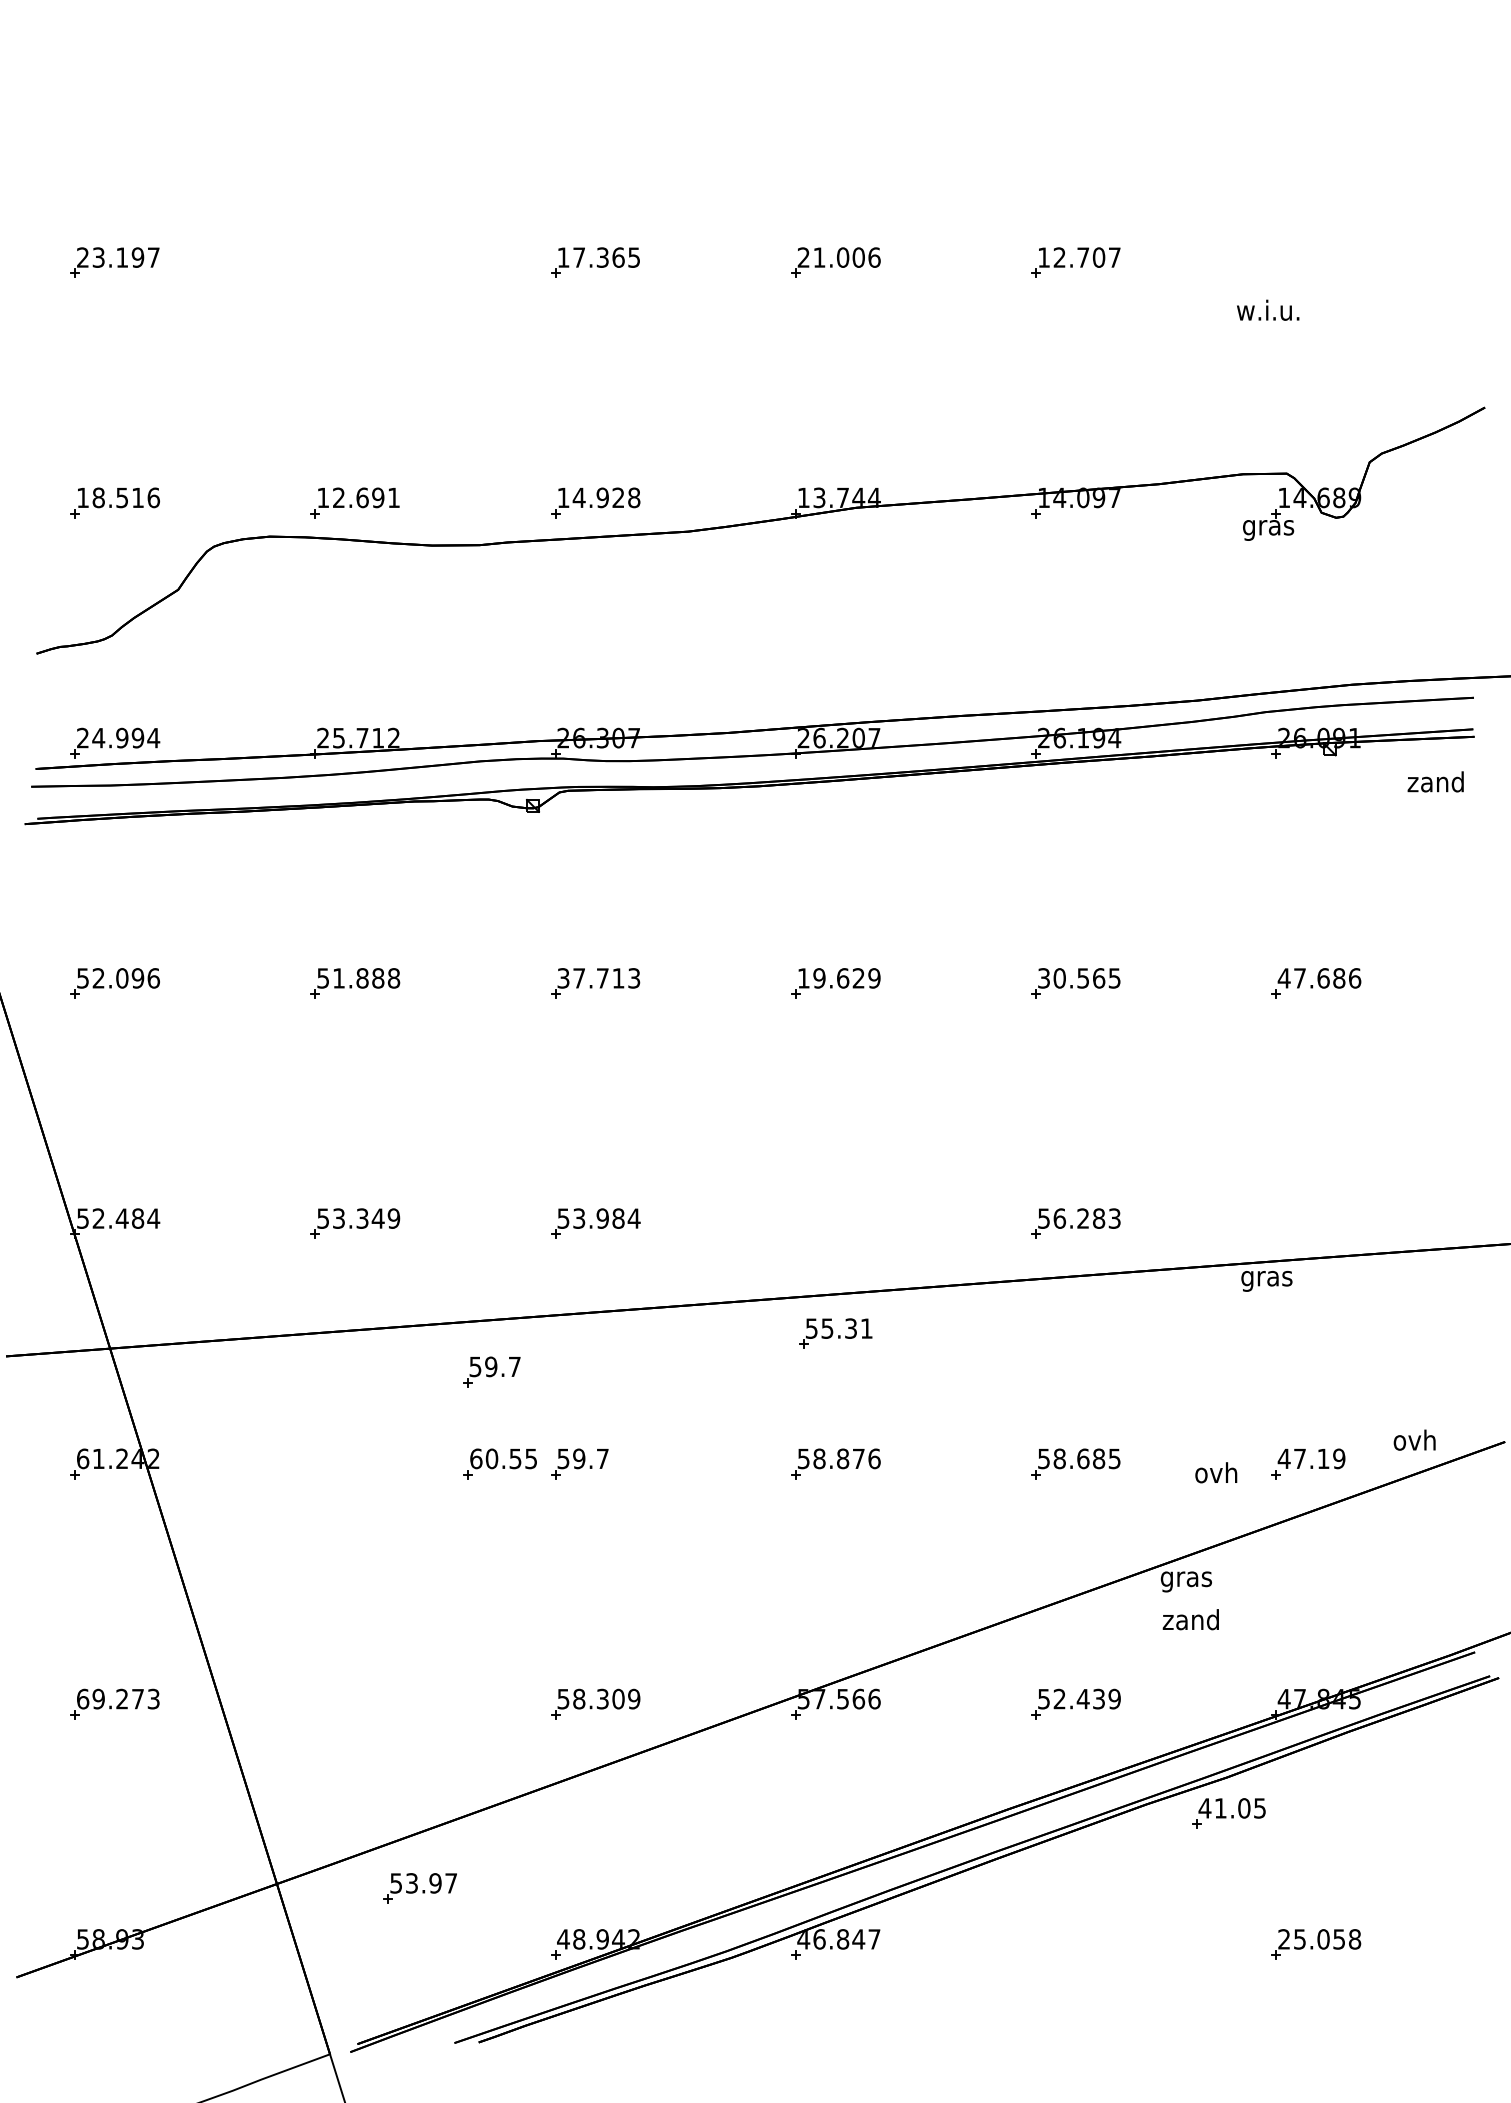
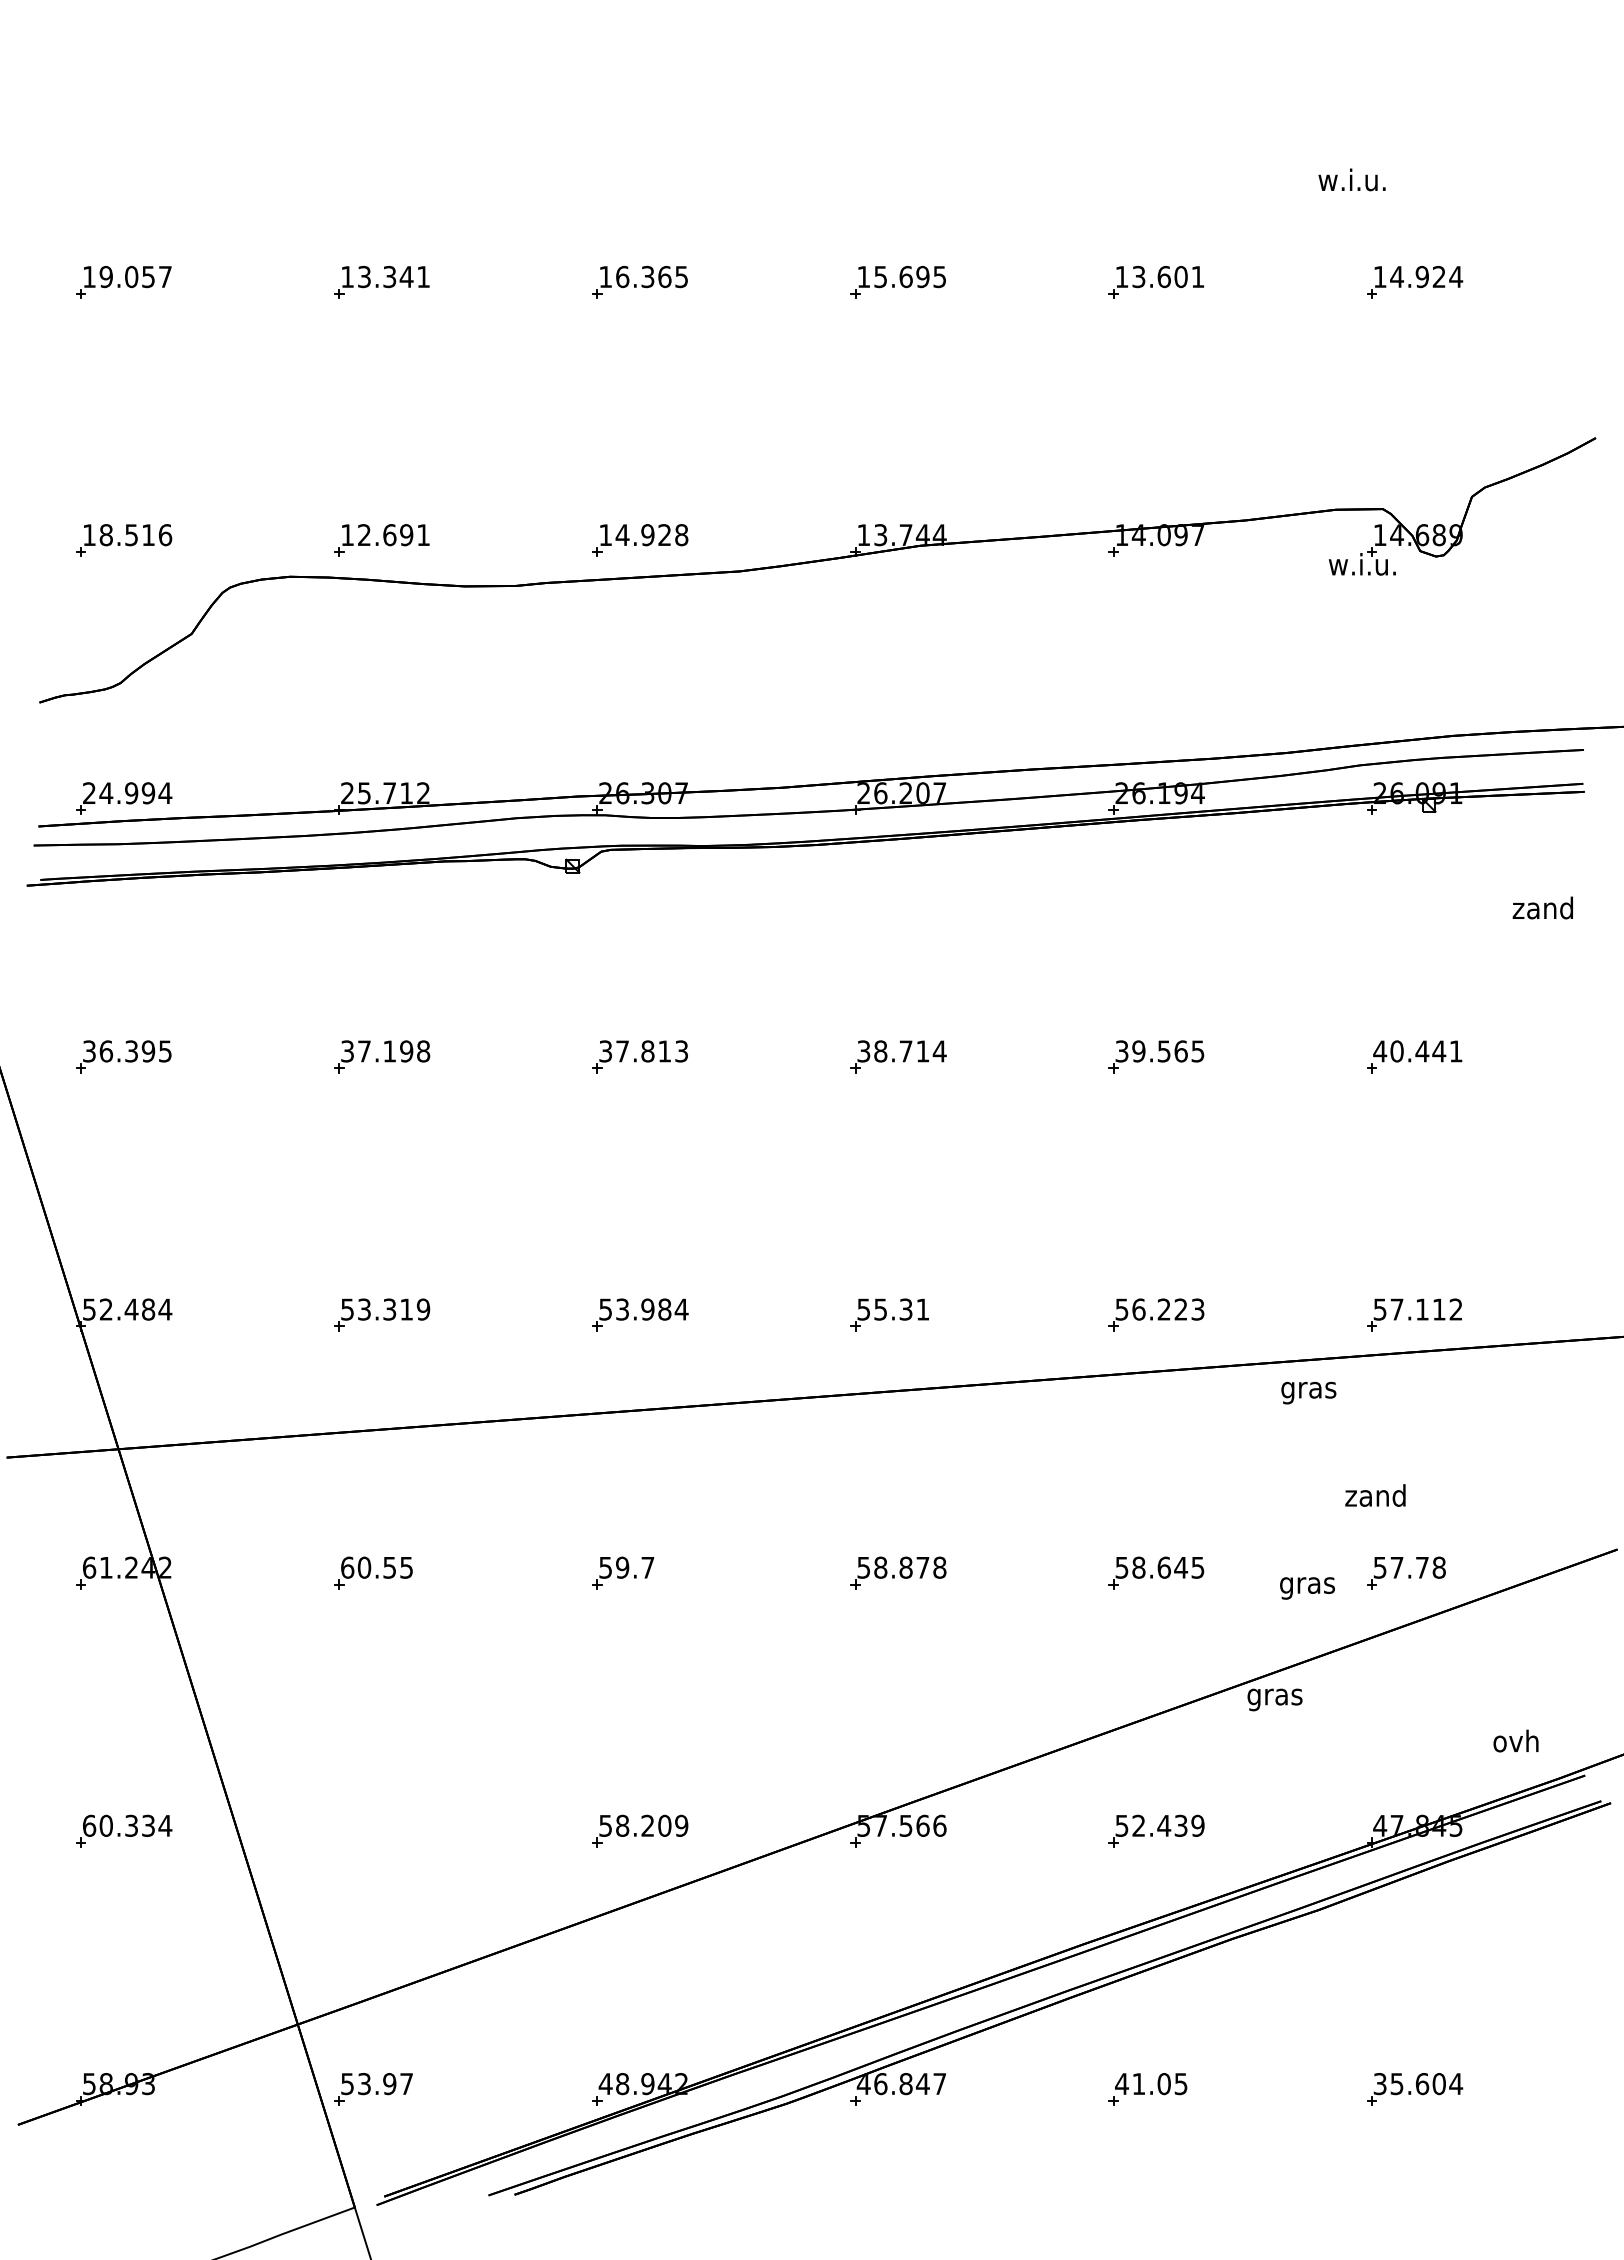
text: (110, 257) -> (118, 276), 23.197 -> 19.057
text: (579, 257) -> (622, 276), 17.365 -> 16.365
text: (838, 257) -> (901, 276), 21.006 -> 15.695
text: (1086, 257) -> (1167, 276), 12.707 -> 13.601
part: (354, 262) -> (381, 282), added
part: (1316, 262) -> (1414, 282), added
text: (1268, 309) -> (1352, 179), moved
text: (1267, 527) -> (1362, 566), gras -> w.i.u.
text: (1435, 781) -> (1542, 907), moved
text: (118, 978) -> (127, 1051), 52.096 -> 36.395
text: (351, 978) -> (377, 1051), 51.888 -> 37.198
text: (602, 978) -> (647, 1051), 37.713 -> 37.813
text: (838, 978) -> (901, 1051), 19.629 -> 38.714
text: (1059, 978) -> (1138, 1051), 30.565 -> 39.565
text: (1327, 978) -> (1426, 1051), 47.686 -> 40.441
text: (377, 1218) -> (405, 1309), 53.349 -> 53.319
text: (1099, 1218) -> (1181, 1309), 56.283 -> 56.223
part: (1315, 1223) -> (1413, 1314), added
text: (1266, 1281) -> (1308, 1393), moved
part: (835, 1333) -> (889, 1314), moved
part: (491, 1371) -> (528, 1473), removed
text: (1414, 1439) -> (1515, 1740), moved
text: (874, 1458) -> (939, 1567), 58.876 -> 58.878
text: (1098, 1458) -> (1180, 1567), 58.685 -> 58.645
text: (1311, 1458) -> (1409, 1567), 47.19 -> 57.78
part: (499, 1463) -> (372, 1572), moved
text: (1216, 1475) -> (1307, 1585), ovh -> gras
text: (1190, 1619) -> (1375, 1495), moved
text: (126, 1698) -> (136, 1825), 69.273 -> 60.334
text: (602, 1699) -> (647, 1826), 58.309 -> 58.209
part: (1228, 1813) -> (1147, 2089), moved
part: (419, 1888) -> (372, 2089), moved
text: (1319, 1939) -> (1418, 2084), 25.058 -> 35.604

